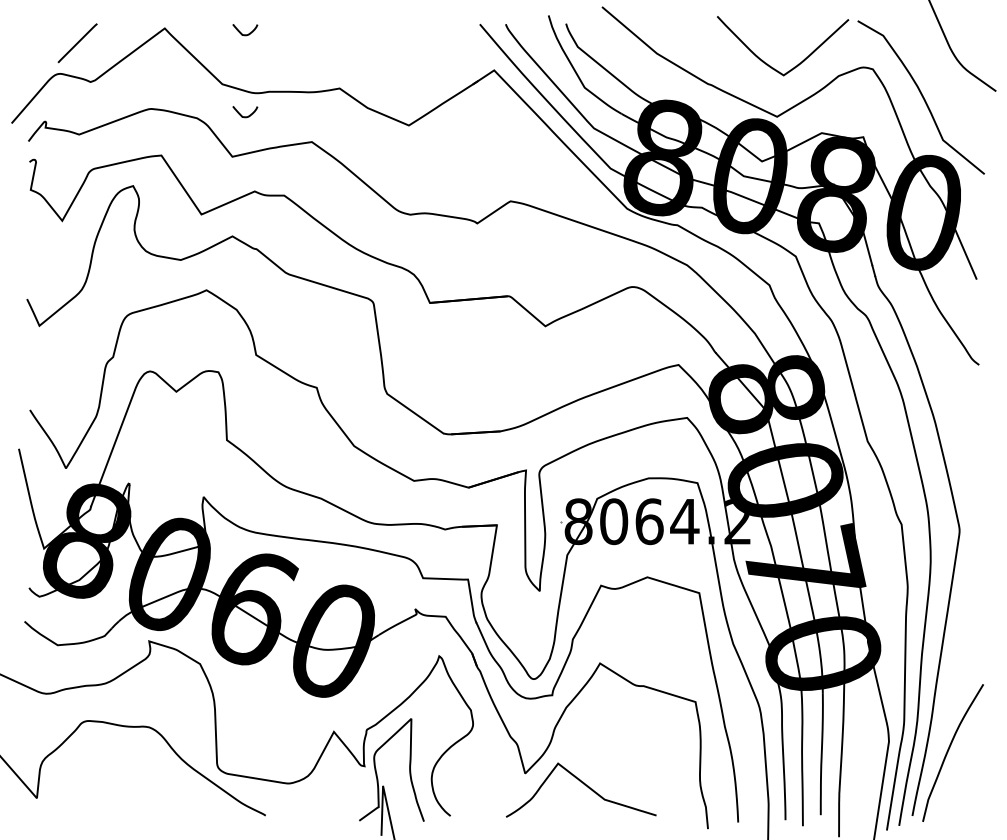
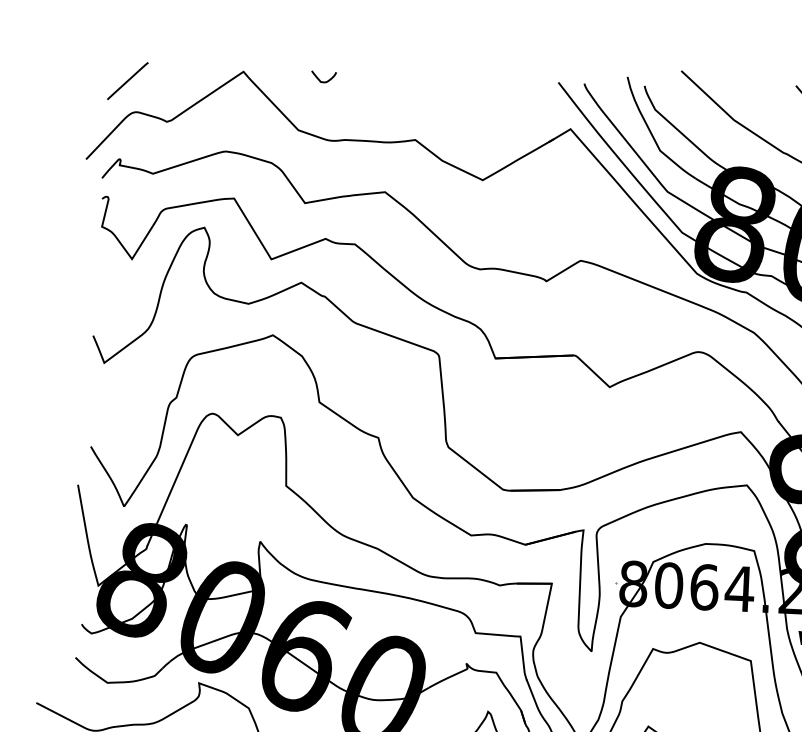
line: (77, 43) -> (127, 81), moved
curve: (245, 116) -> (319, 163), removed

